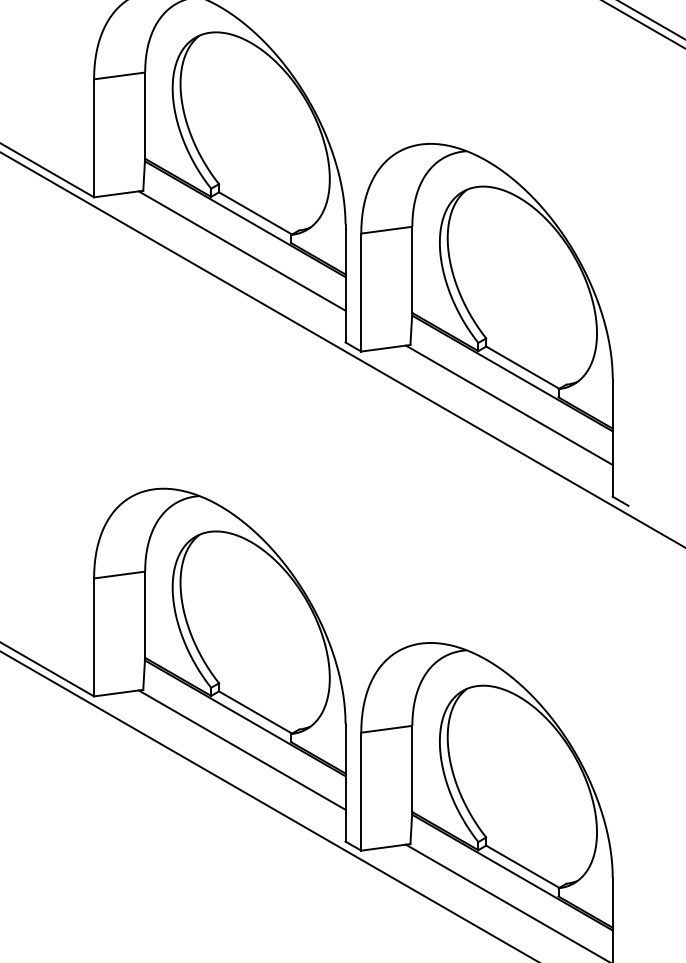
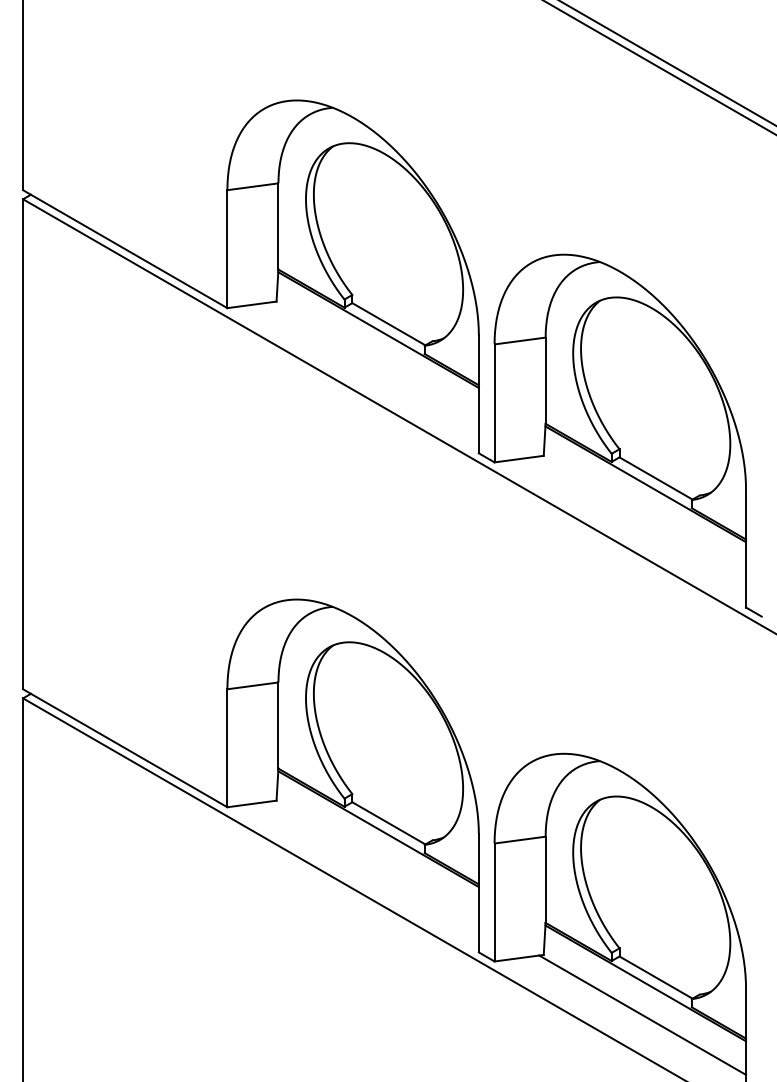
line: (242, 250) -> (375, 361), removed
line: (509, 404) -> (642, 515), removed
line: (242, 749) -> (375, 860), removed

